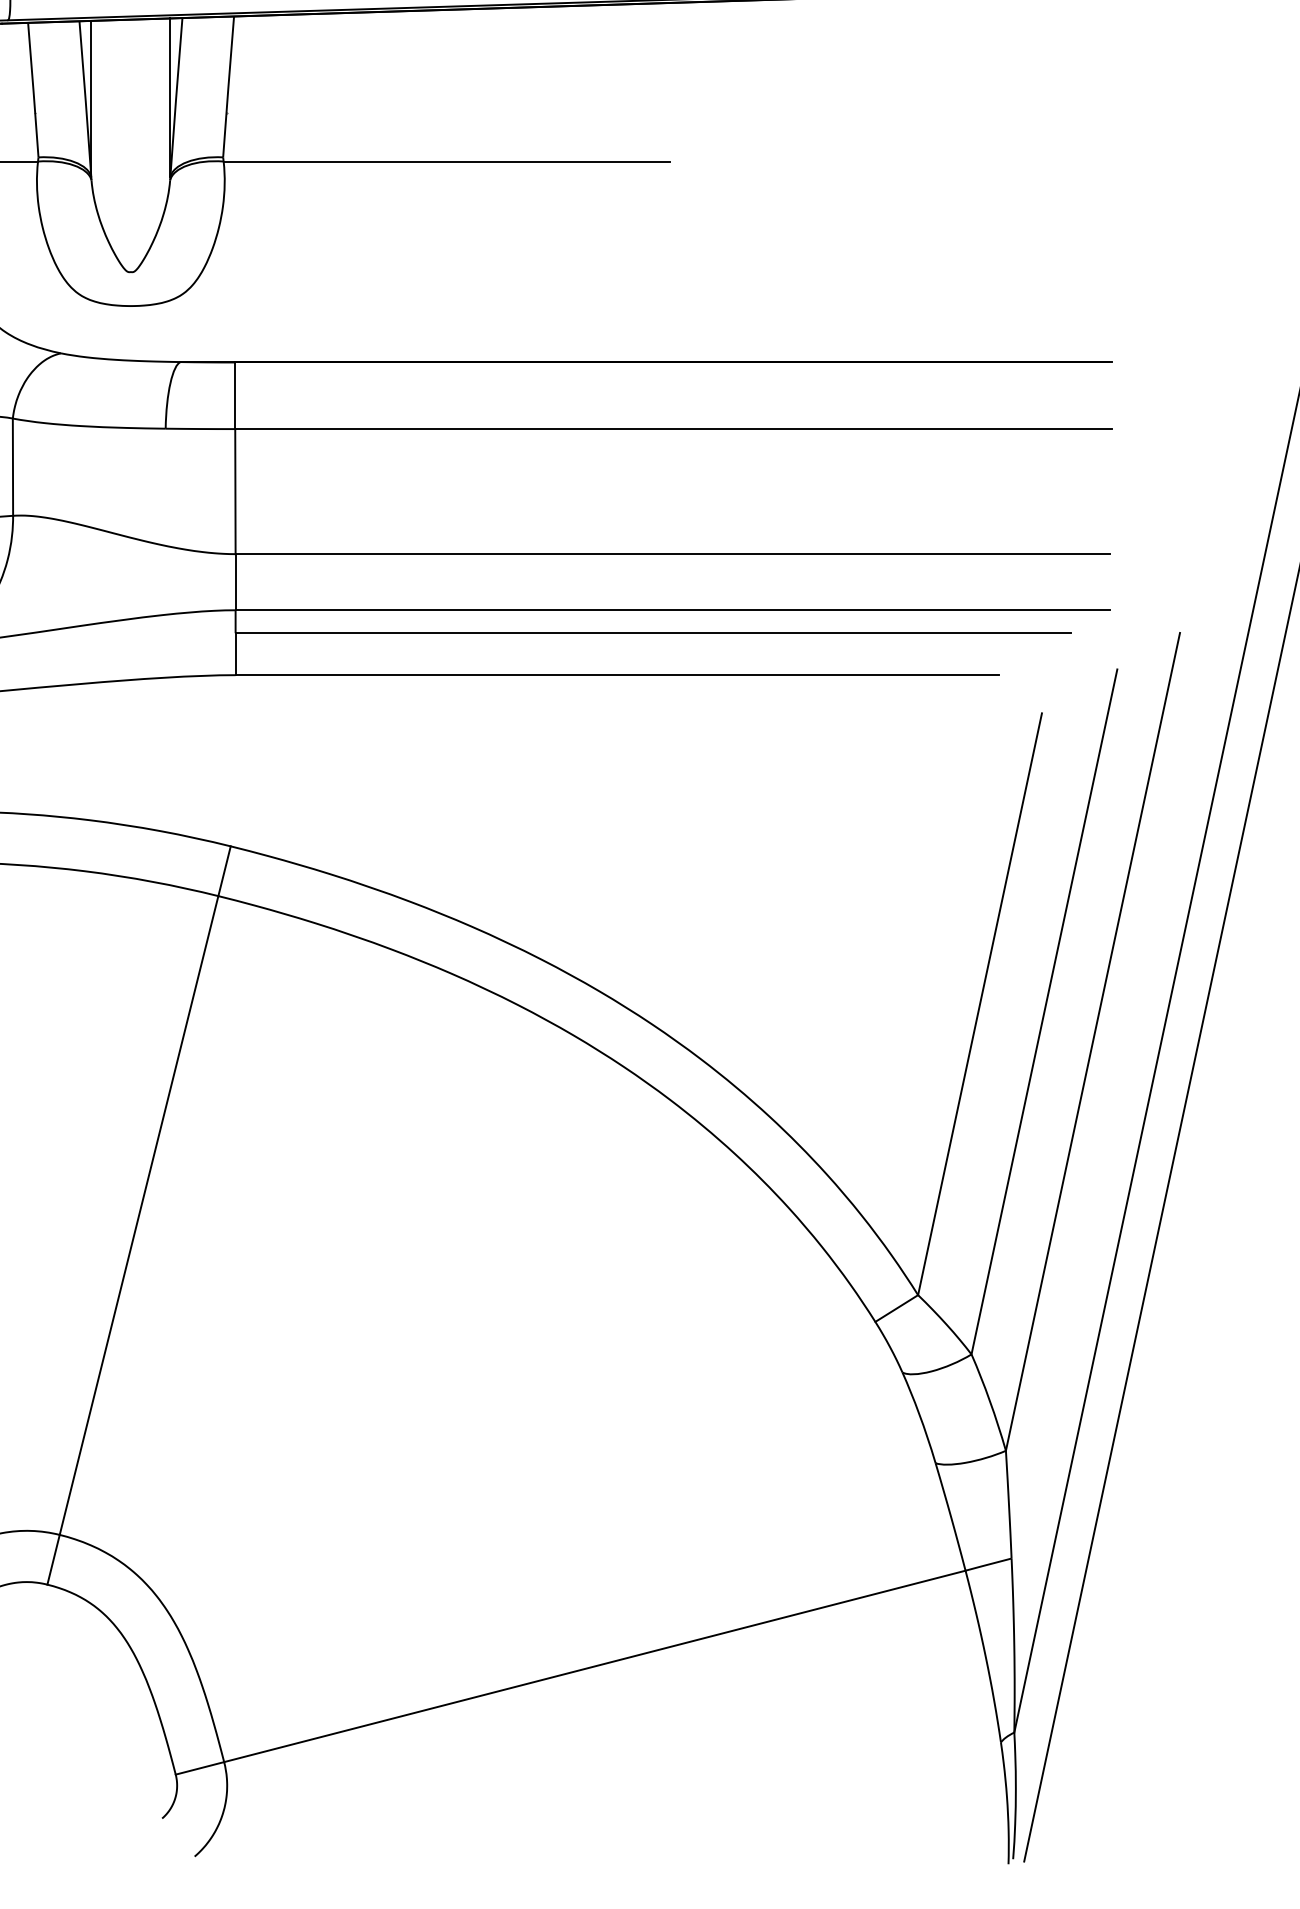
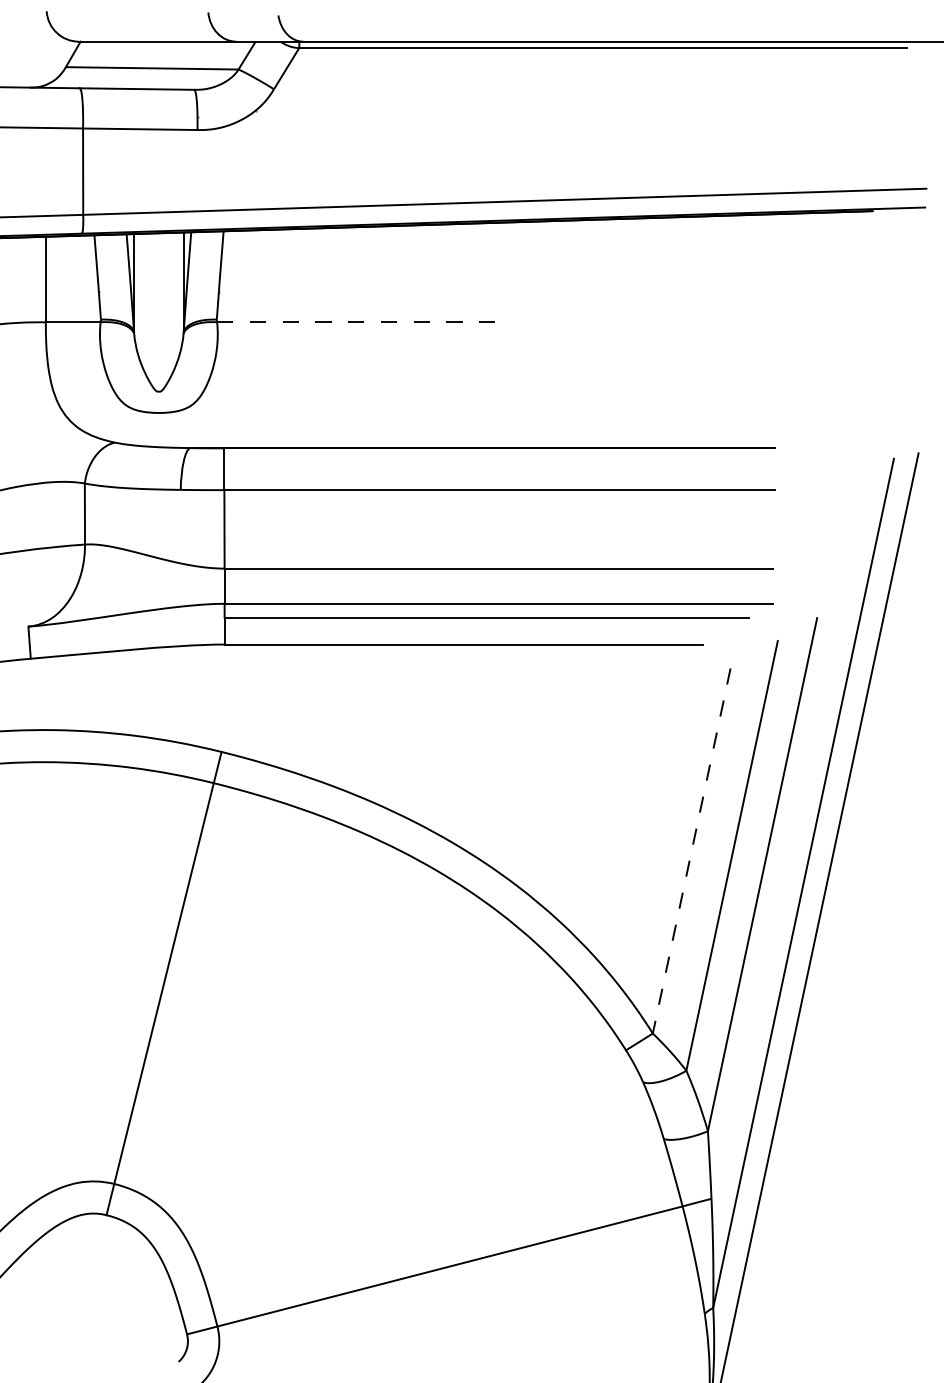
line: (447, 161) -> (357, 322), solid -> dashed
line: (979, 1005) -> (691, 851), solid -> dashed

